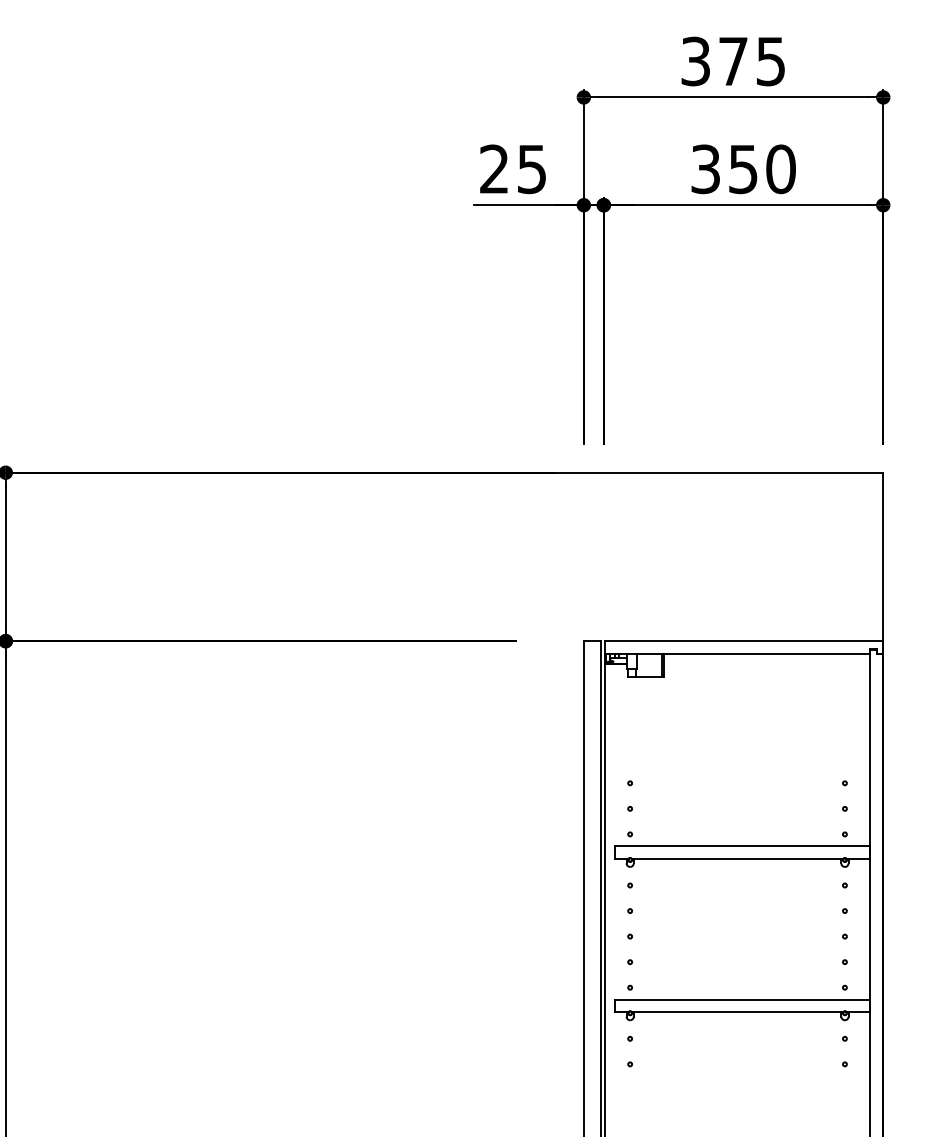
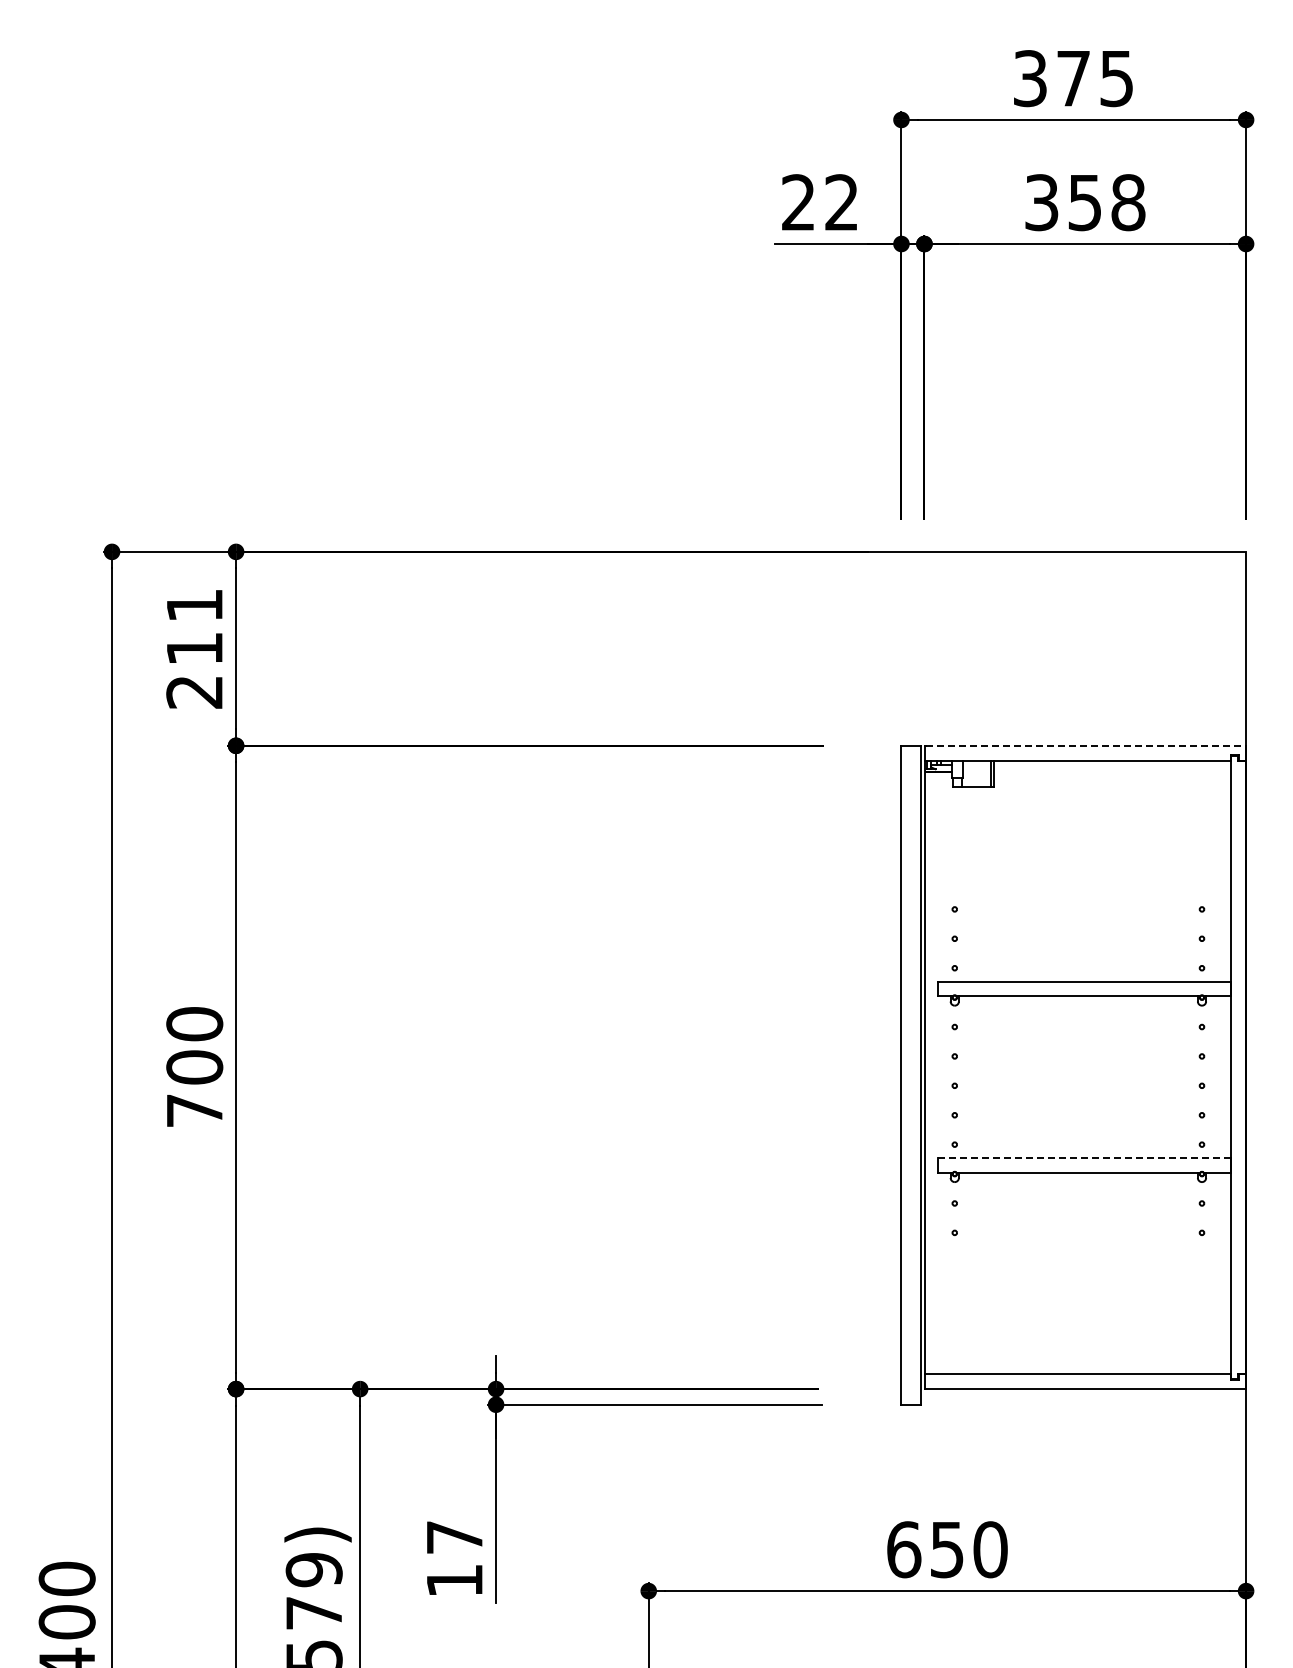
text: (531, 169) -> (841, 202), 25 -> 22
text: (781, 169) -> (1128, 202), 350 -> 358
line: (744, 640) -> (1086, 745), solid -> dashed
line: (742, 999) -> (1084, 1158), solid -> dashed

